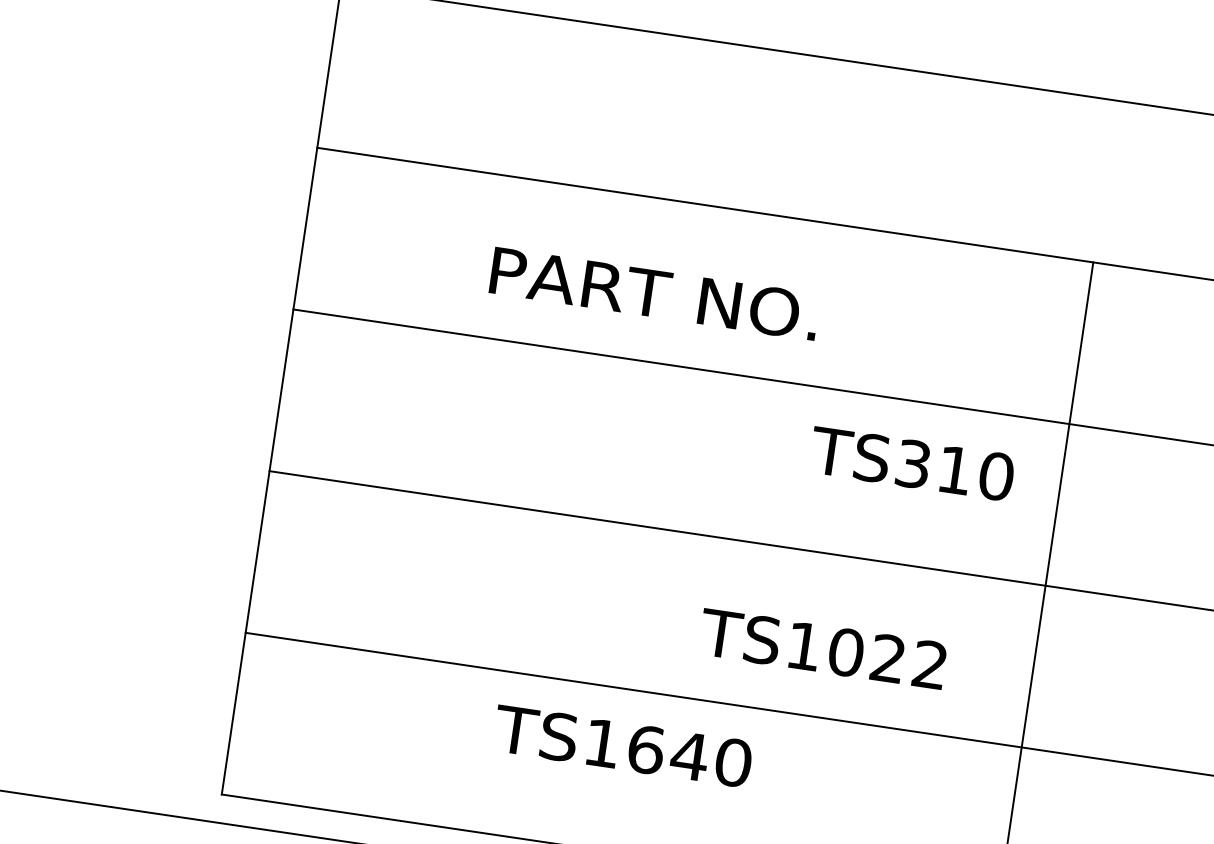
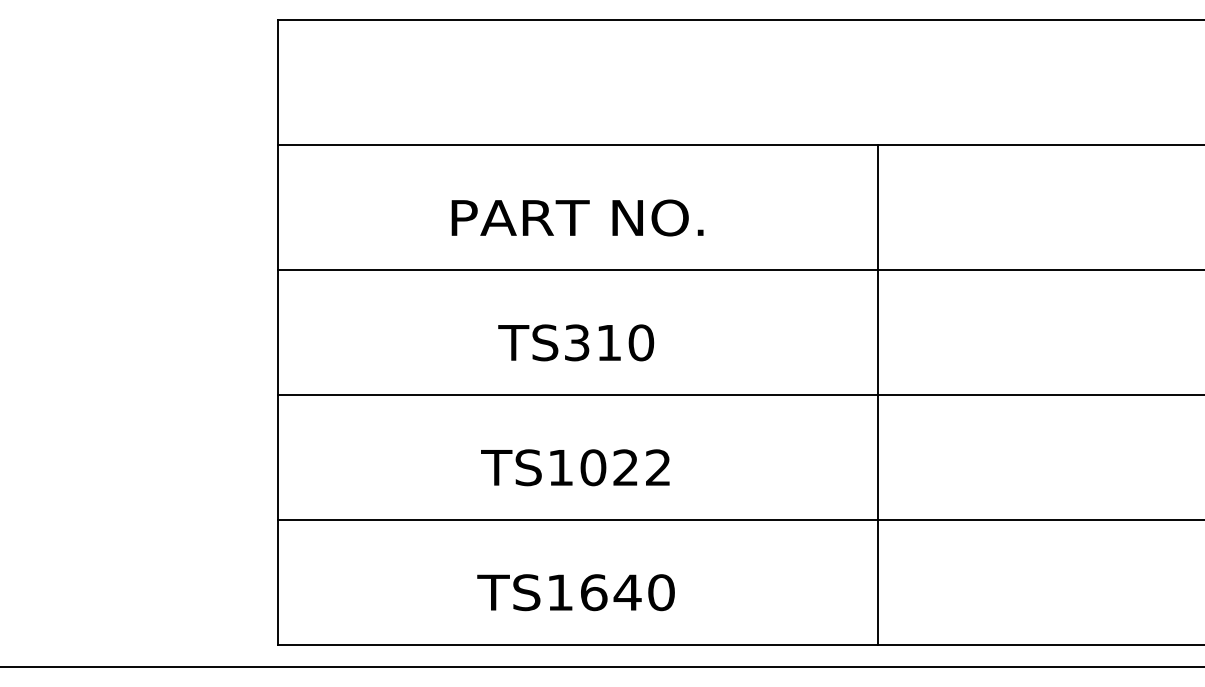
text: (654, 293) -> (577, 217), moved
text: (912, 463) -> (576, 342), moved
text: (823, 648) -> (575, 467), moved
text: (622, 746) -> (575, 592), moved

